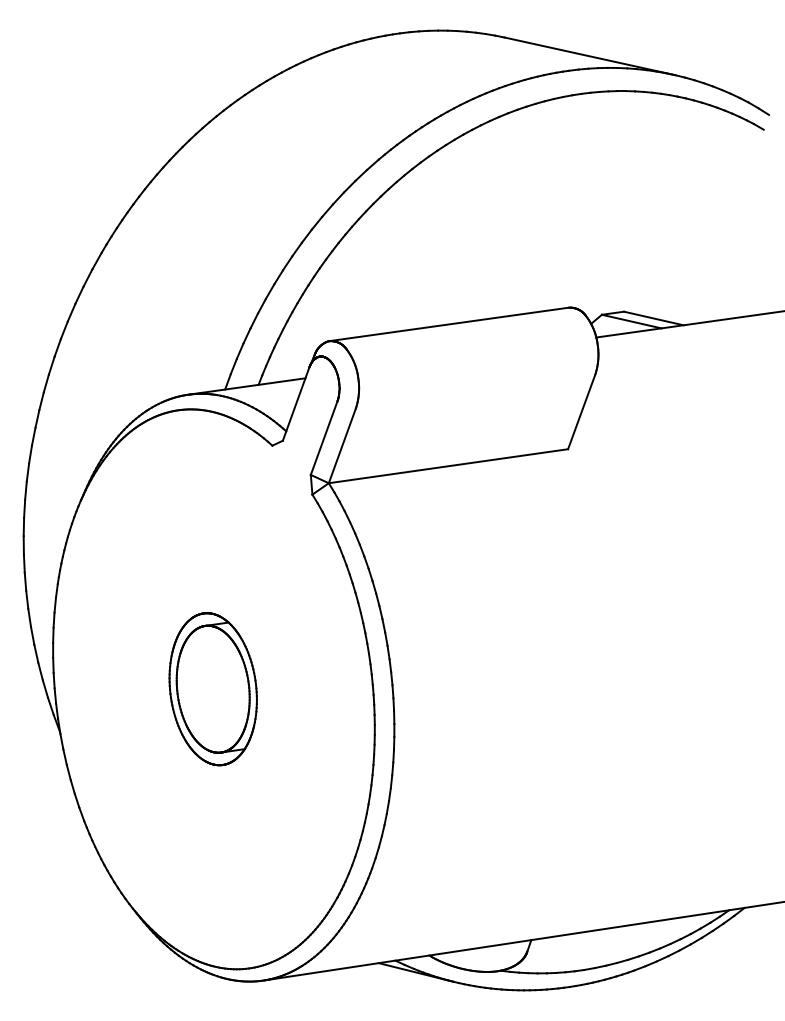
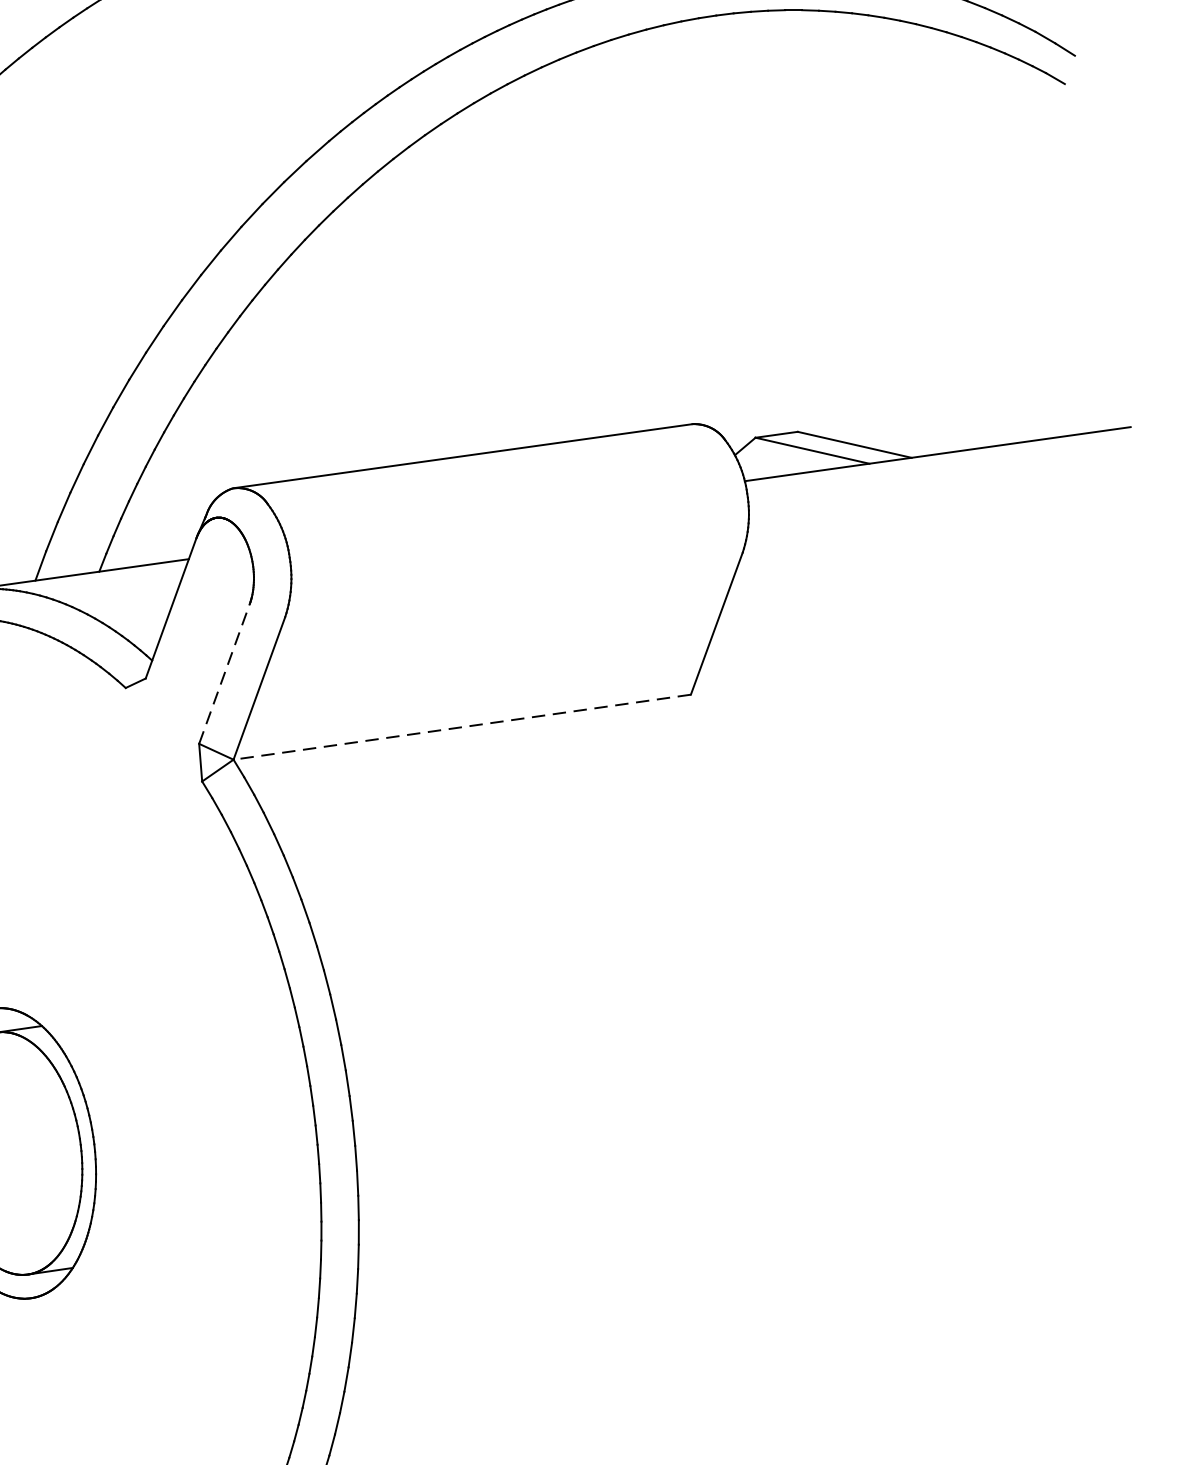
line: (324, 438) -> (225, 674), solid -> dashed
line: (448, 466) -> (462, 727), solid -> dashed

